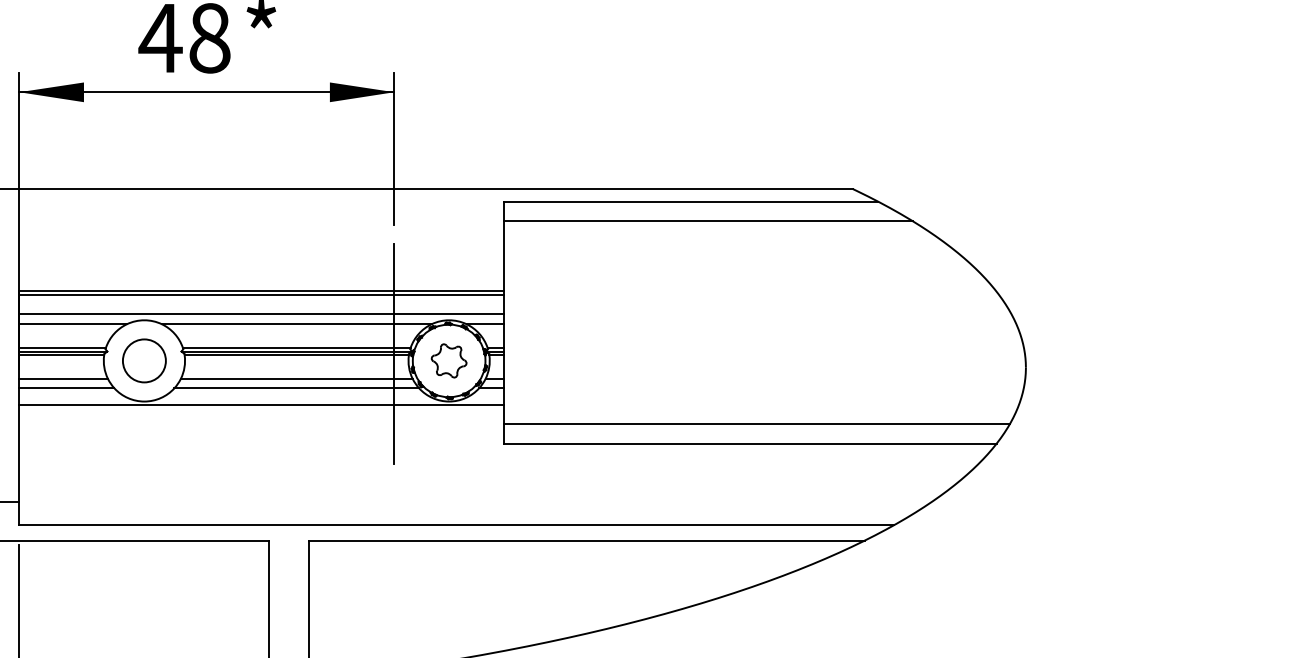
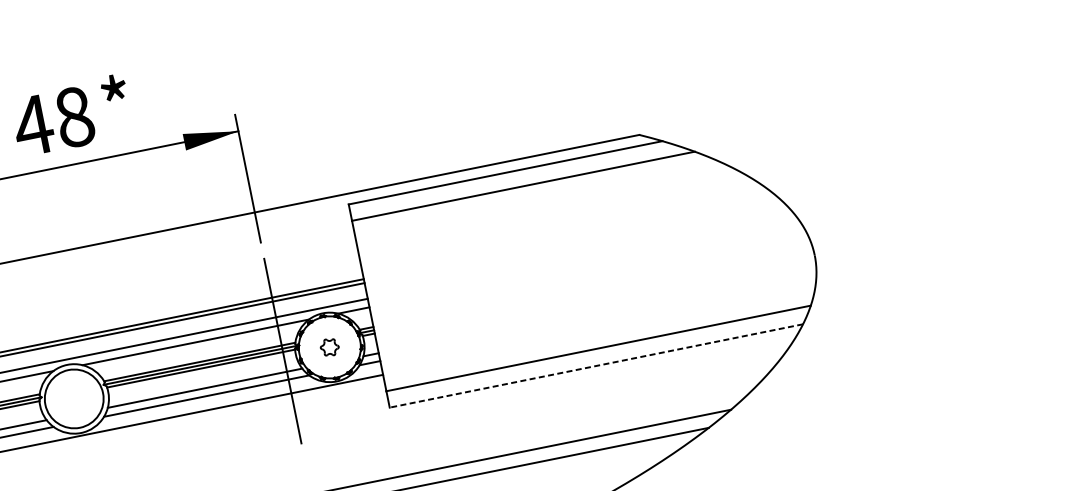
circle: (143, 360) -> (73, 398), size x1.6
part: (448, 360) -> (329, 347), size x0.6
line: (749, 443) -> (595, 365), solid -> dashed

